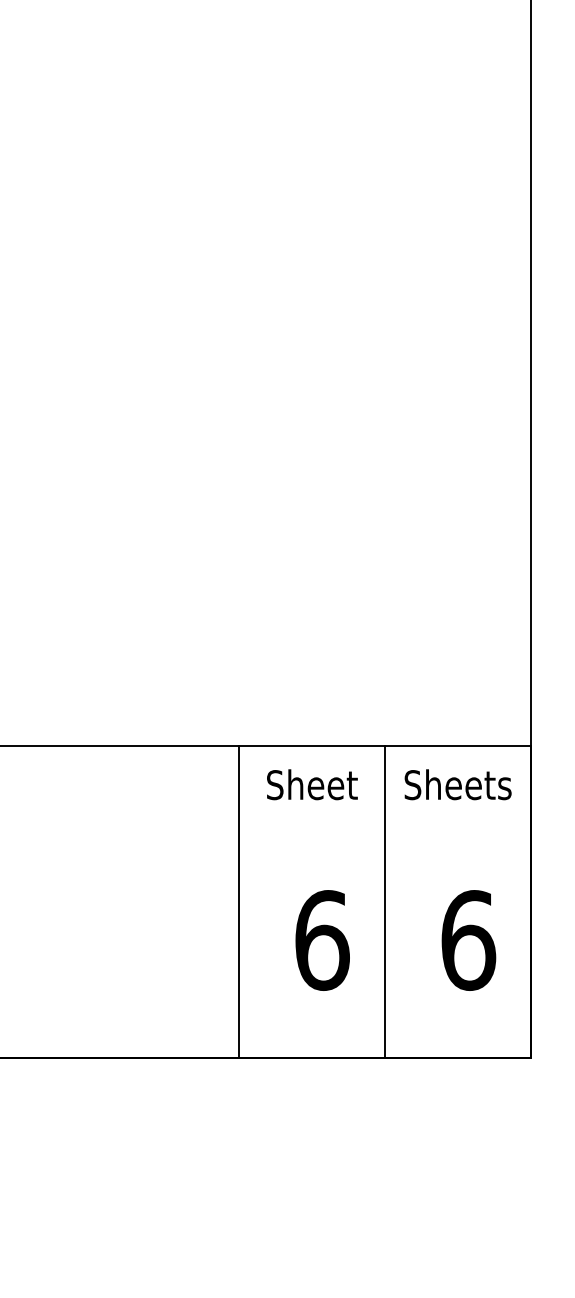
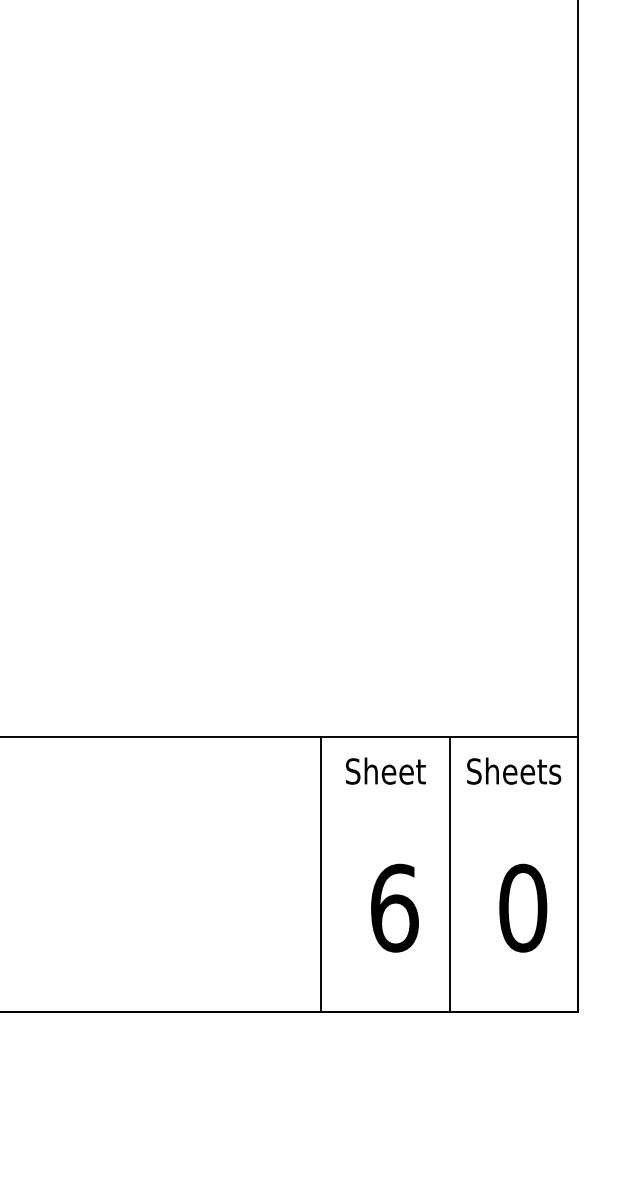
text: (468, 939) -> (523, 907), 6 -> 0

